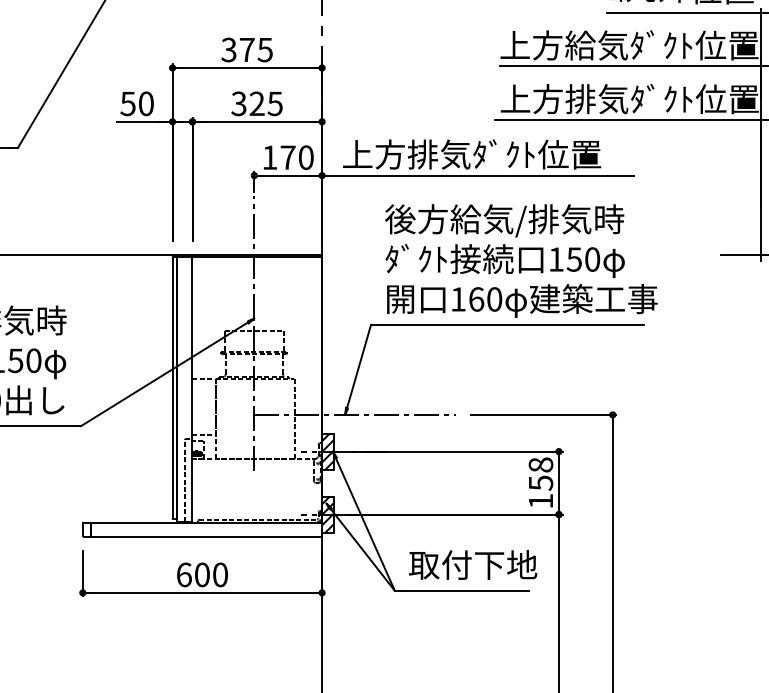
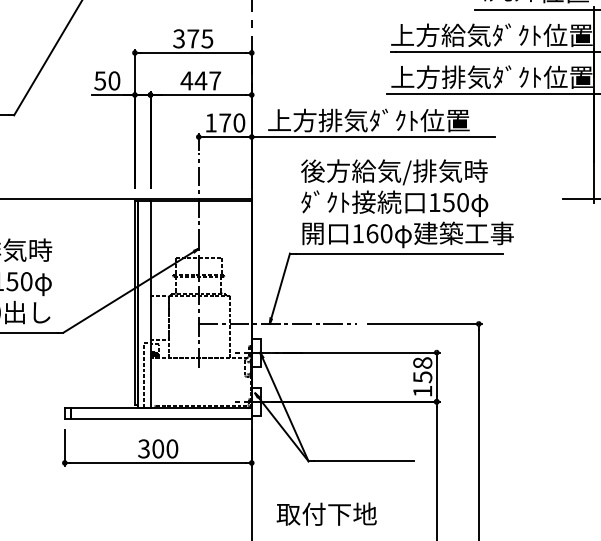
text: (256, 103) -> (200, 80), 325 -> 447
hatch: (328, 451) -> (256, 352), removed
hatch: (328, 514) -> (256, 401), removed
text: (472, 564) -> (326, 513), moved
text: (184, 574) -> (144, 448), 600 -> 300

